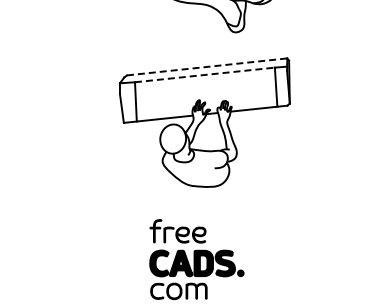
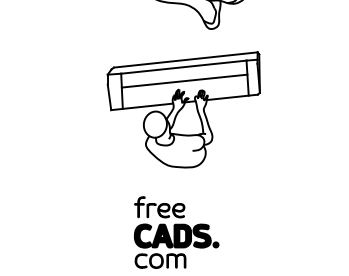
line: (207, 66) -> (186, 59), dashed -> solid
line: (205, 74) -> (184, 66), dashed -> solid
line: (205, 90) -> (184, 81), added

